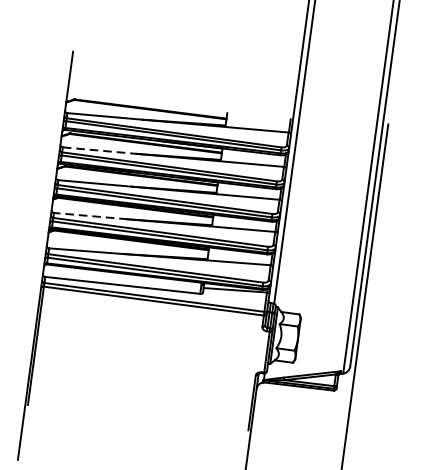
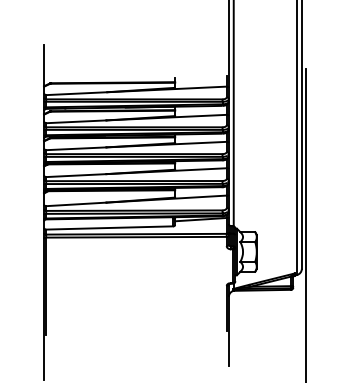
line: (99, 150) -> (76, 121), dashed -> solid
line: (89, 215) -> (75, 175), dashed -> solid

